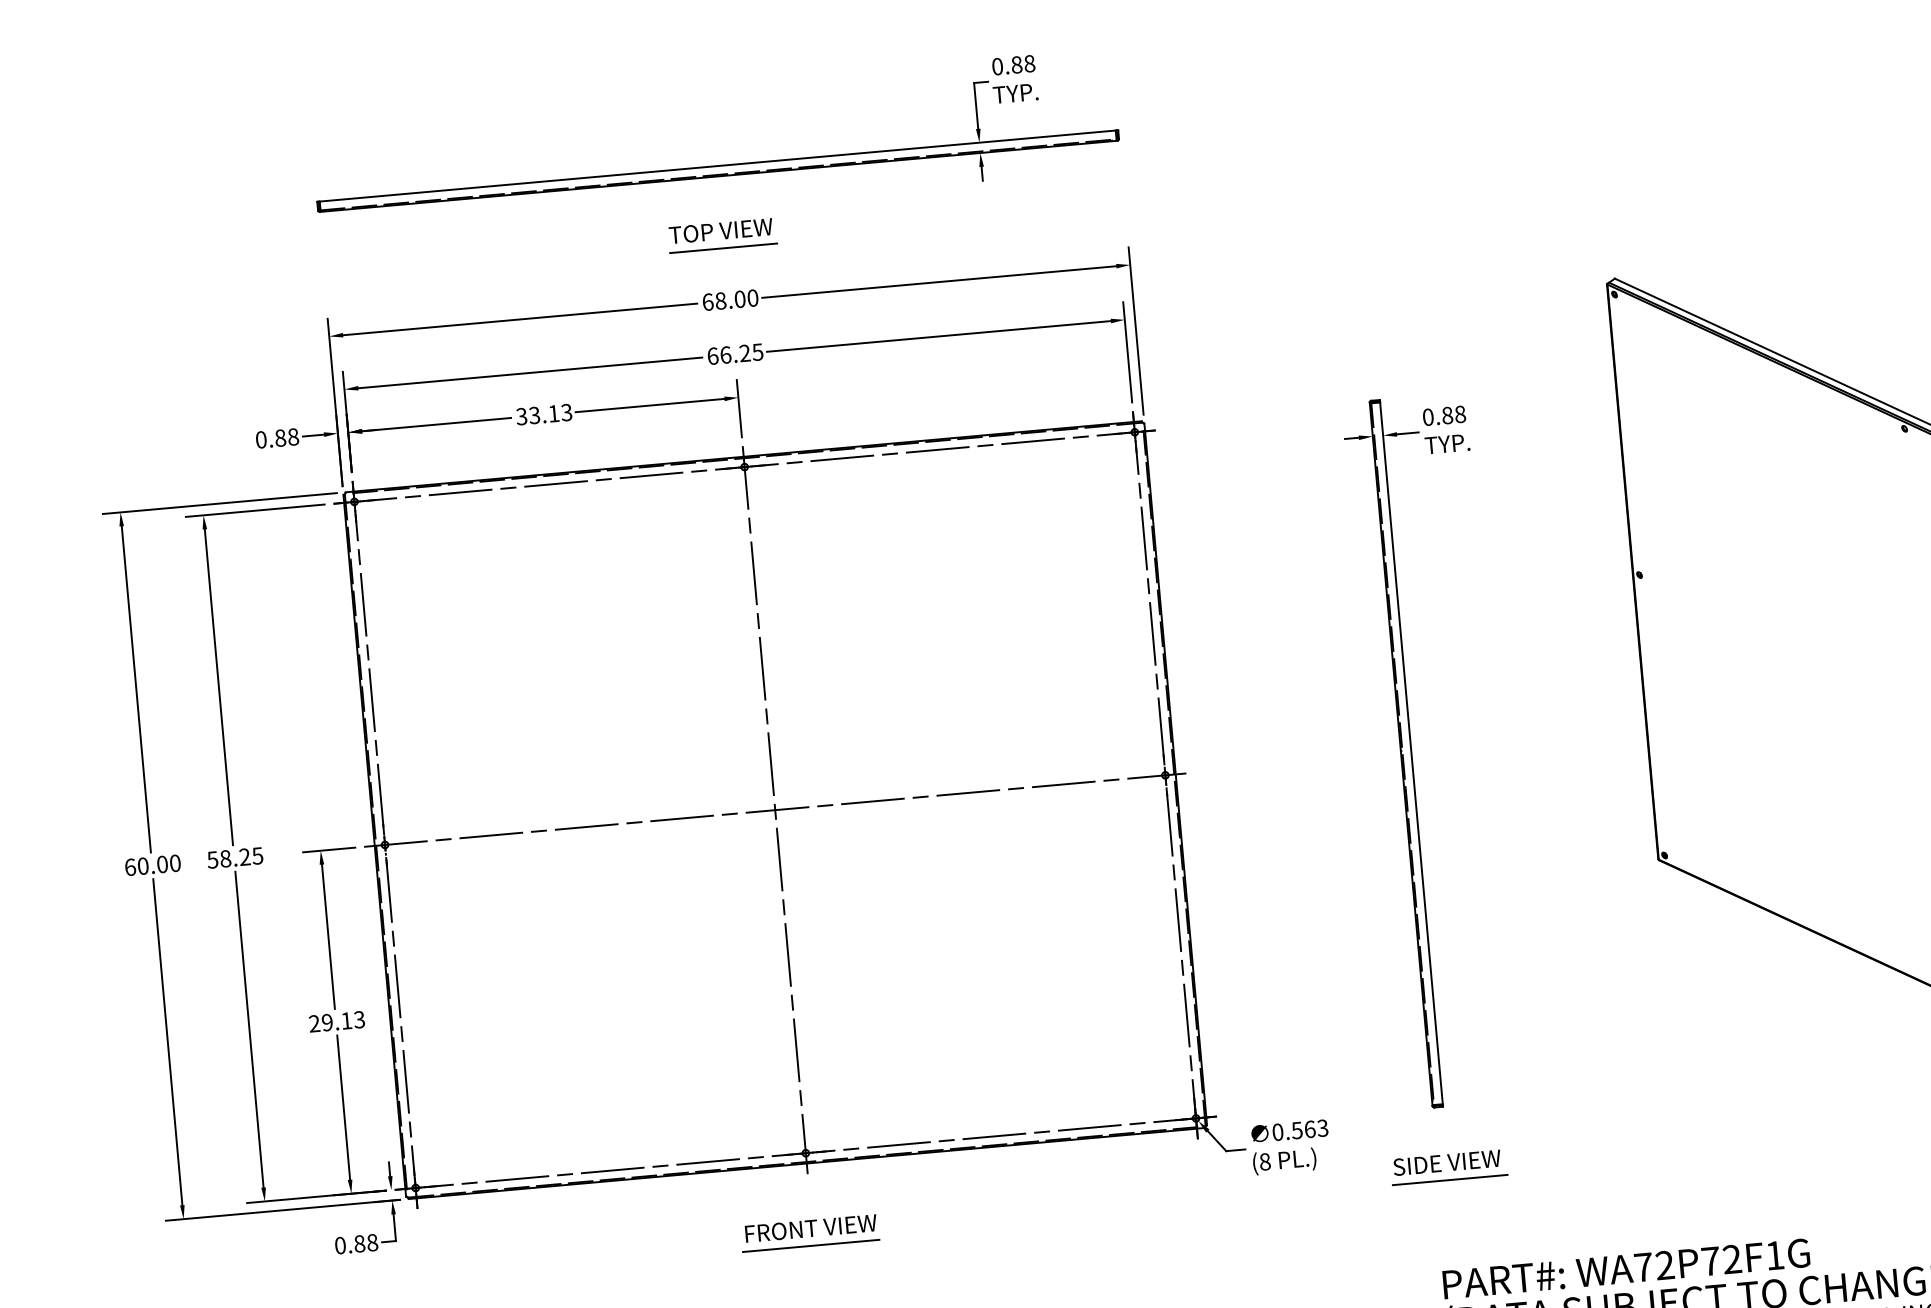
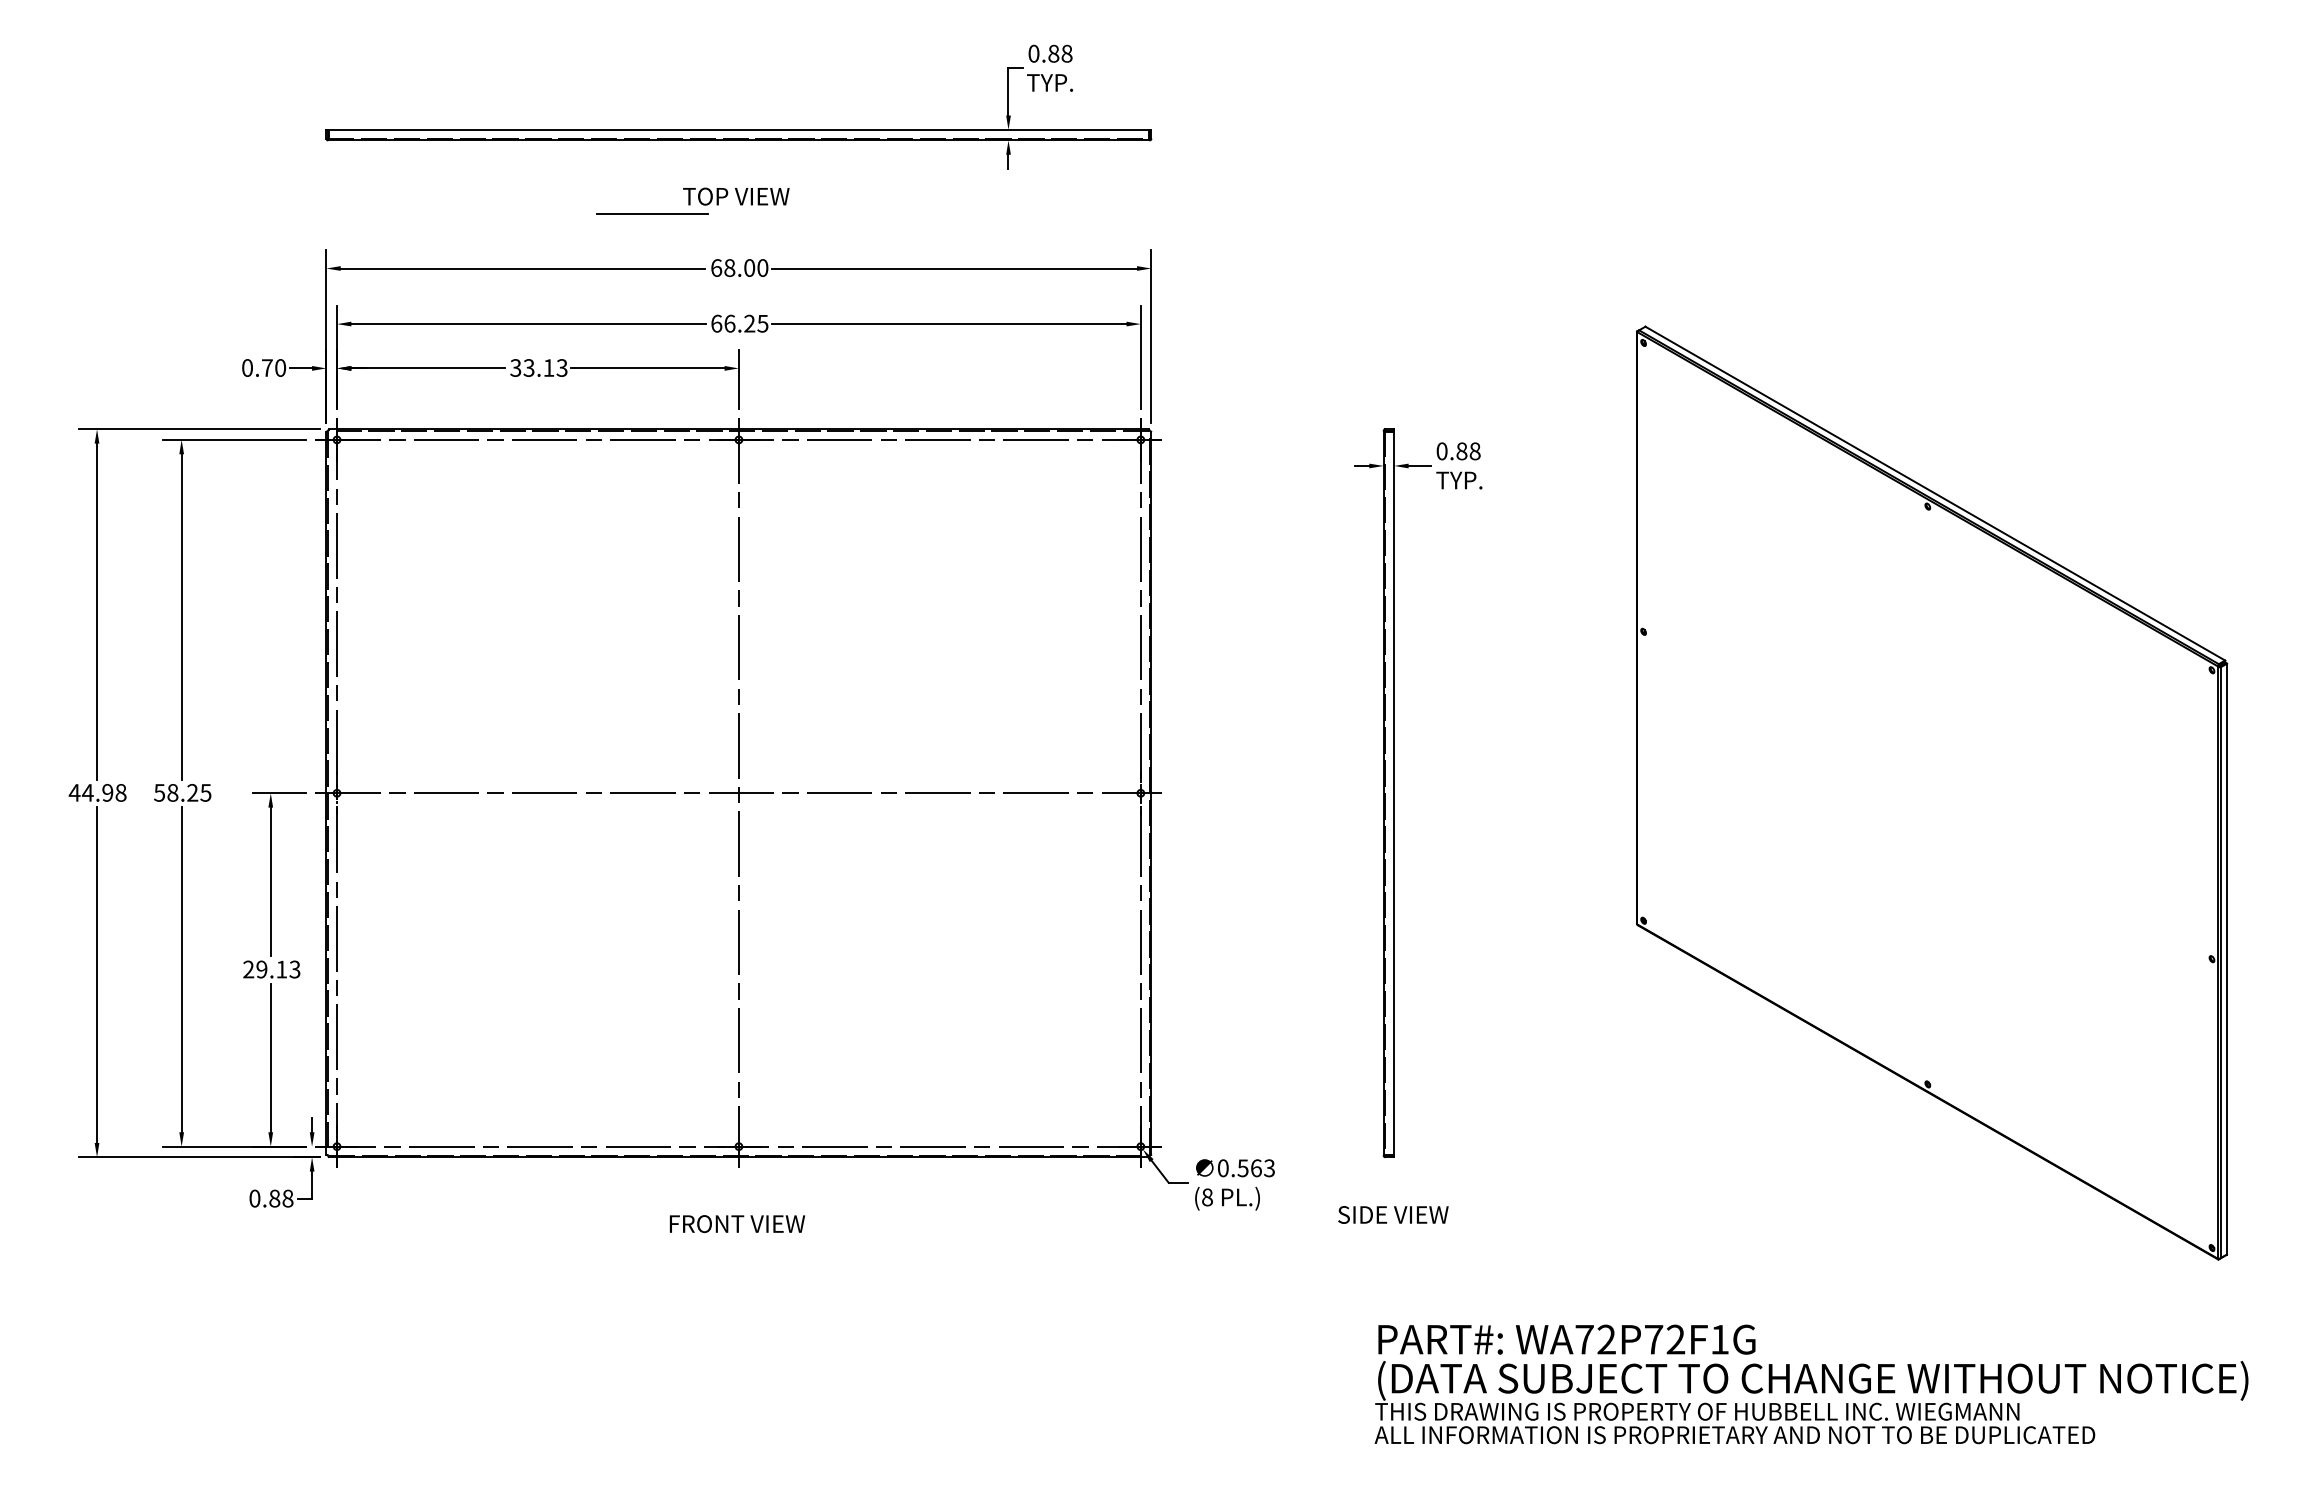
line: (723, 247) -> (652, 213), moved
text: (287, 437) -> (274, 367), 0.88 -> 0.70
text: (152, 864) -> (97, 792), 60.00 -> 44.98
line: (1449, 1179) -> (1394, 1232), removed
line: (810, 1245) -> (735, 1241), removed

